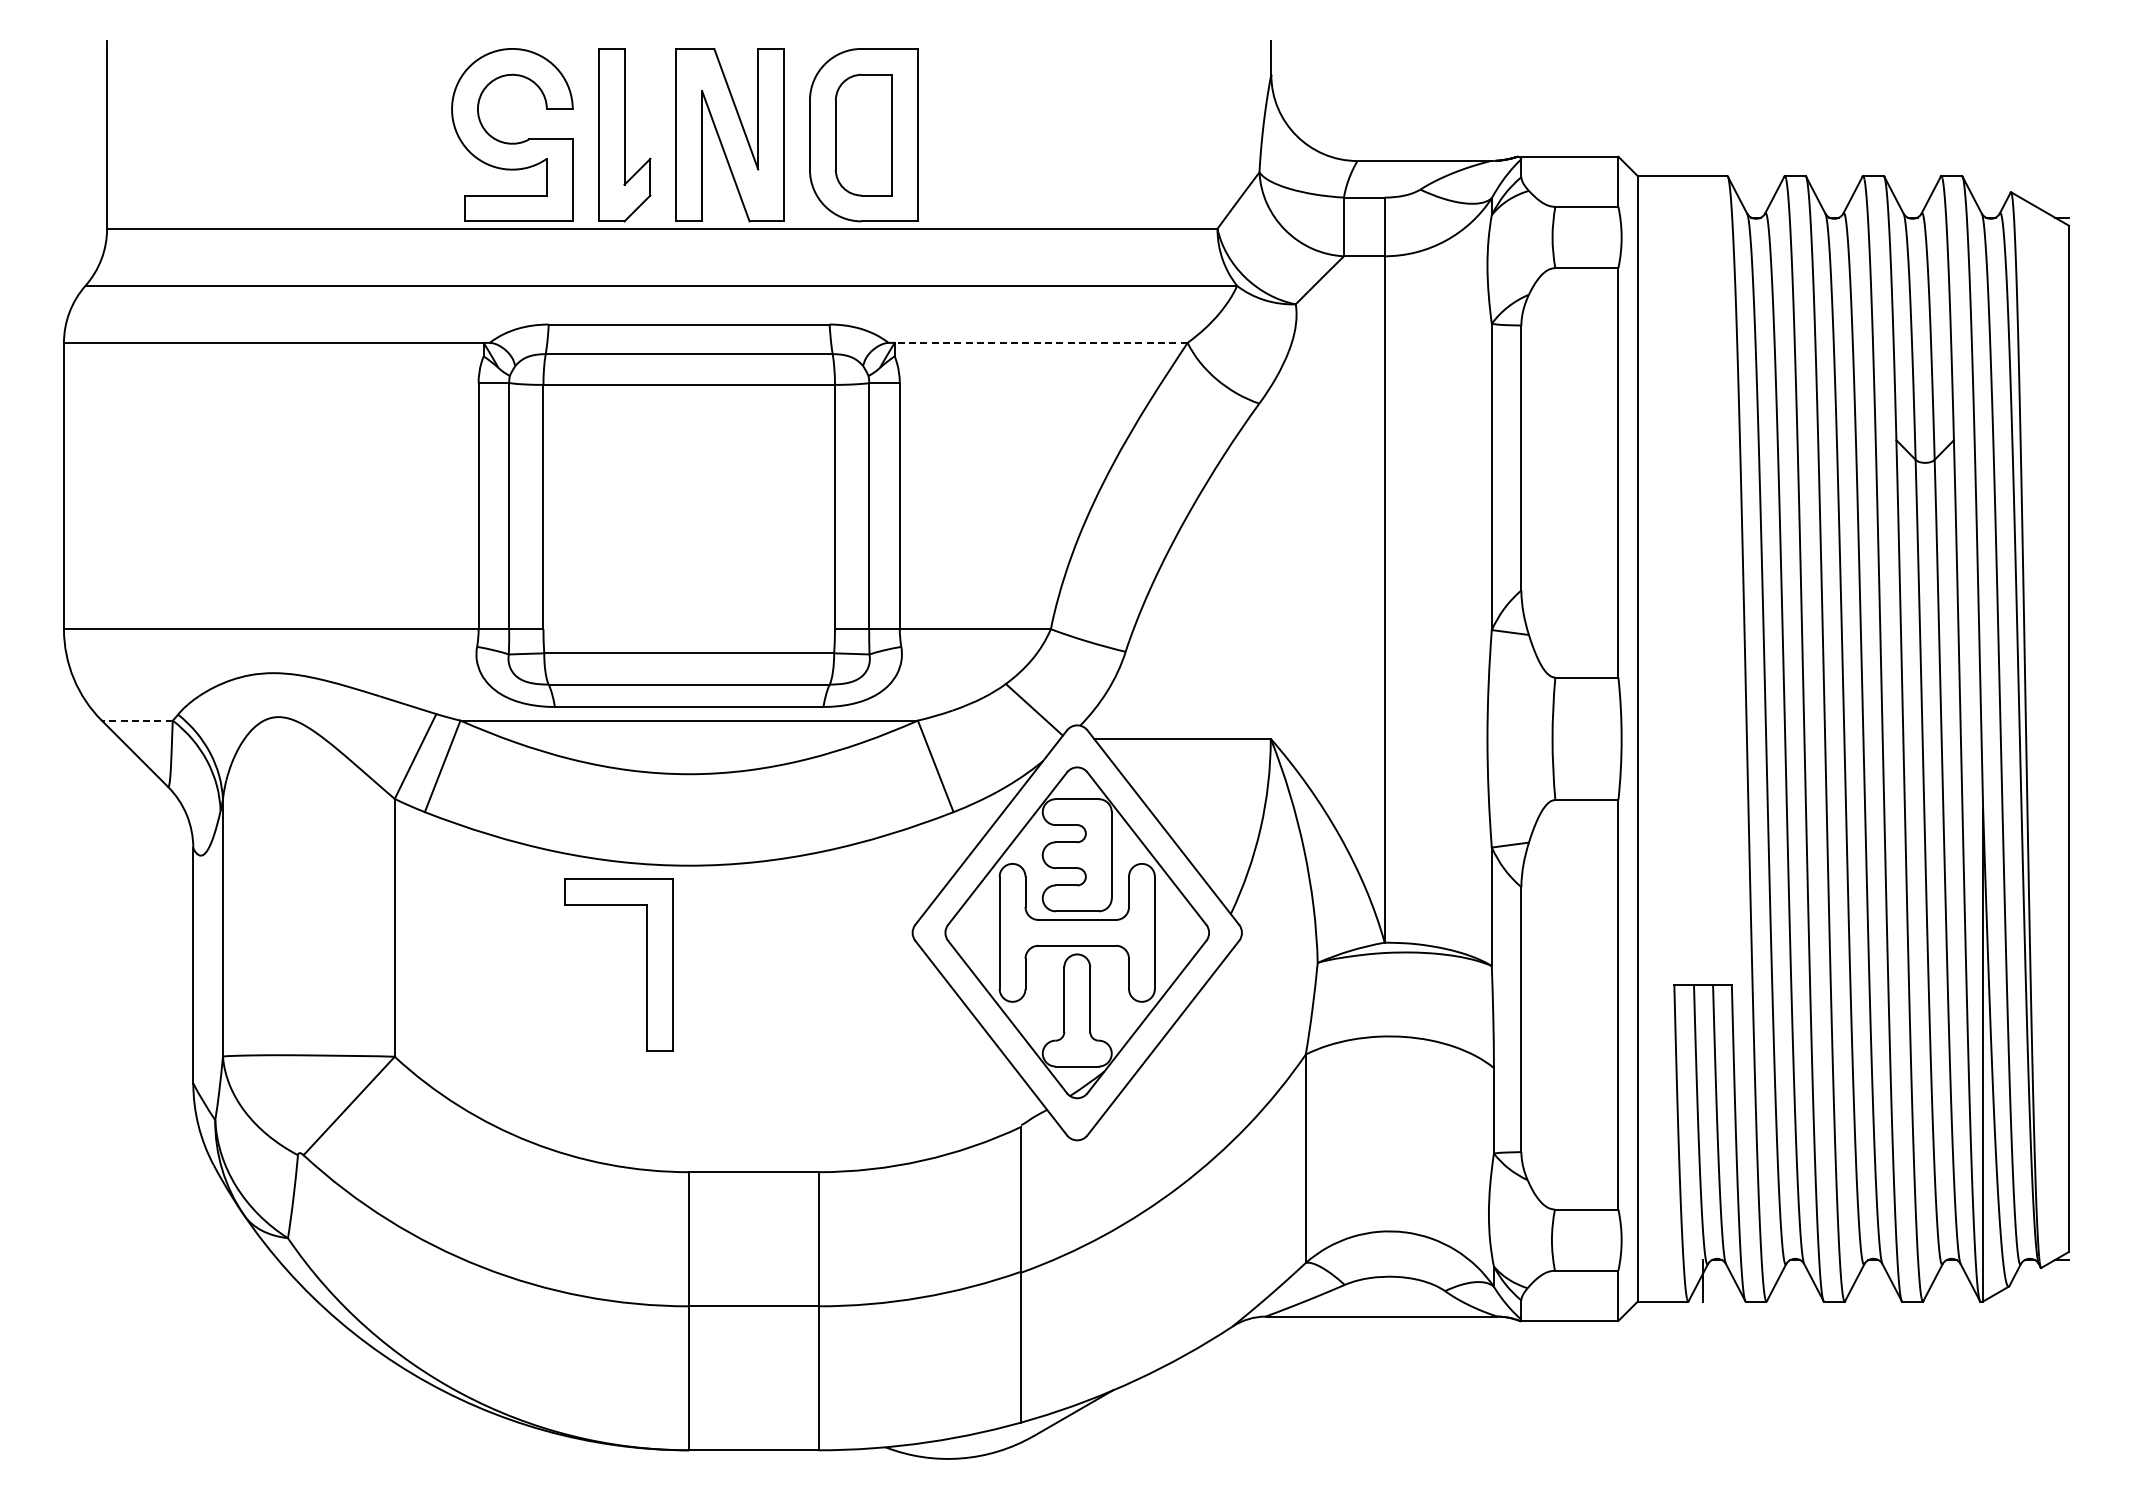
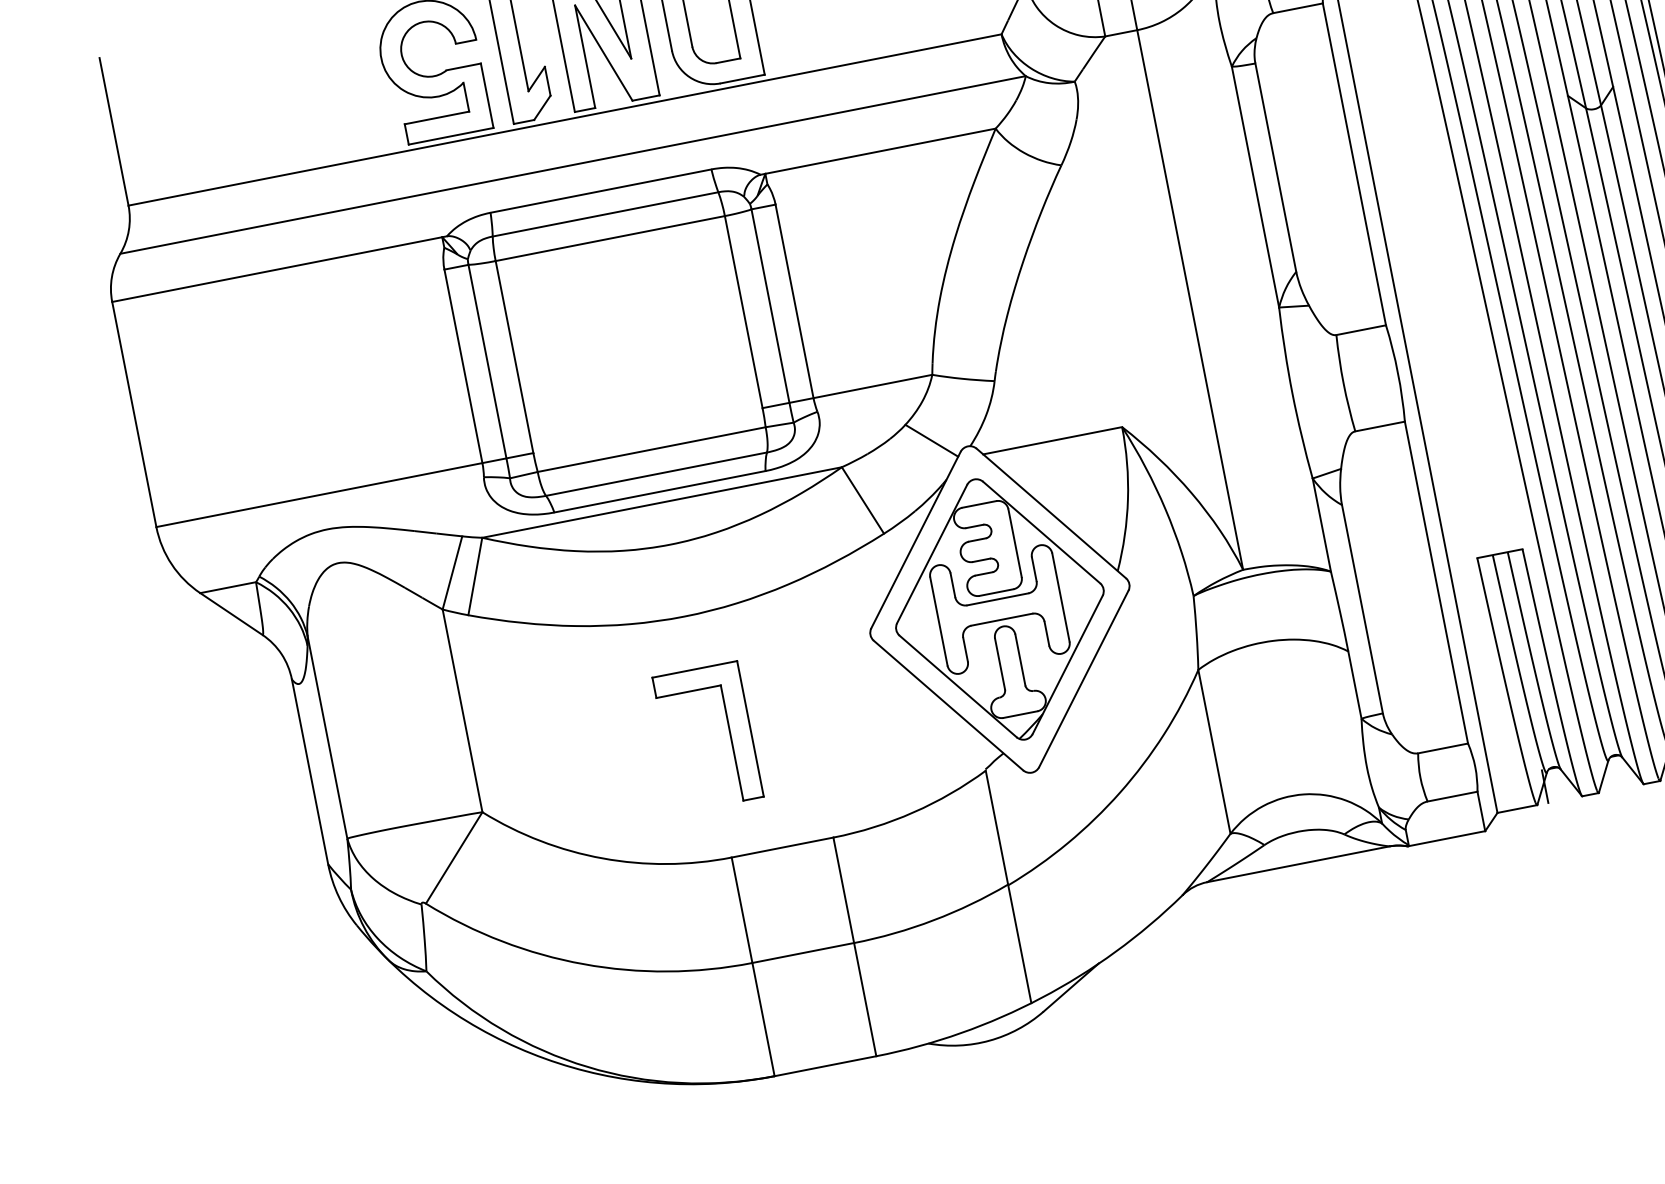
line: (1040, 342) -> (879, 151), dashed -> solid
line: (136, 720) -> (227, 587), dashed -> solid
part: (646, 964) -> (729, 732), moved

